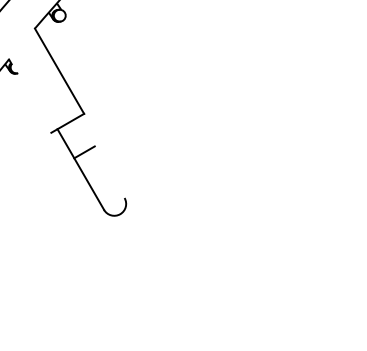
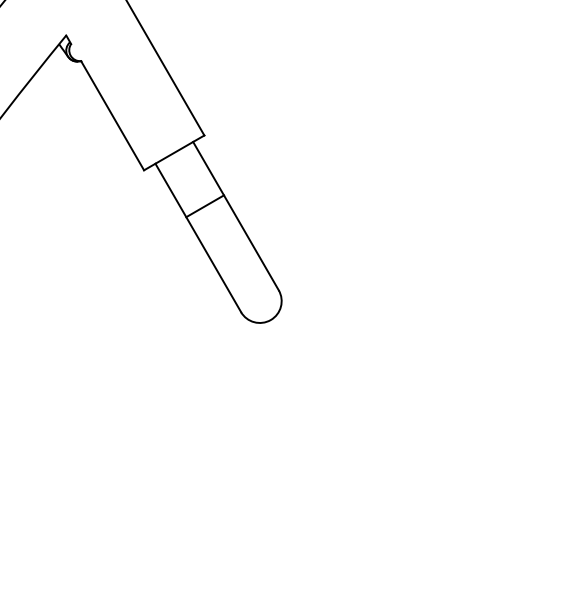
line: (34, 102) -> (113, 114), added
line: (101, 157) -> (236, 215), added

